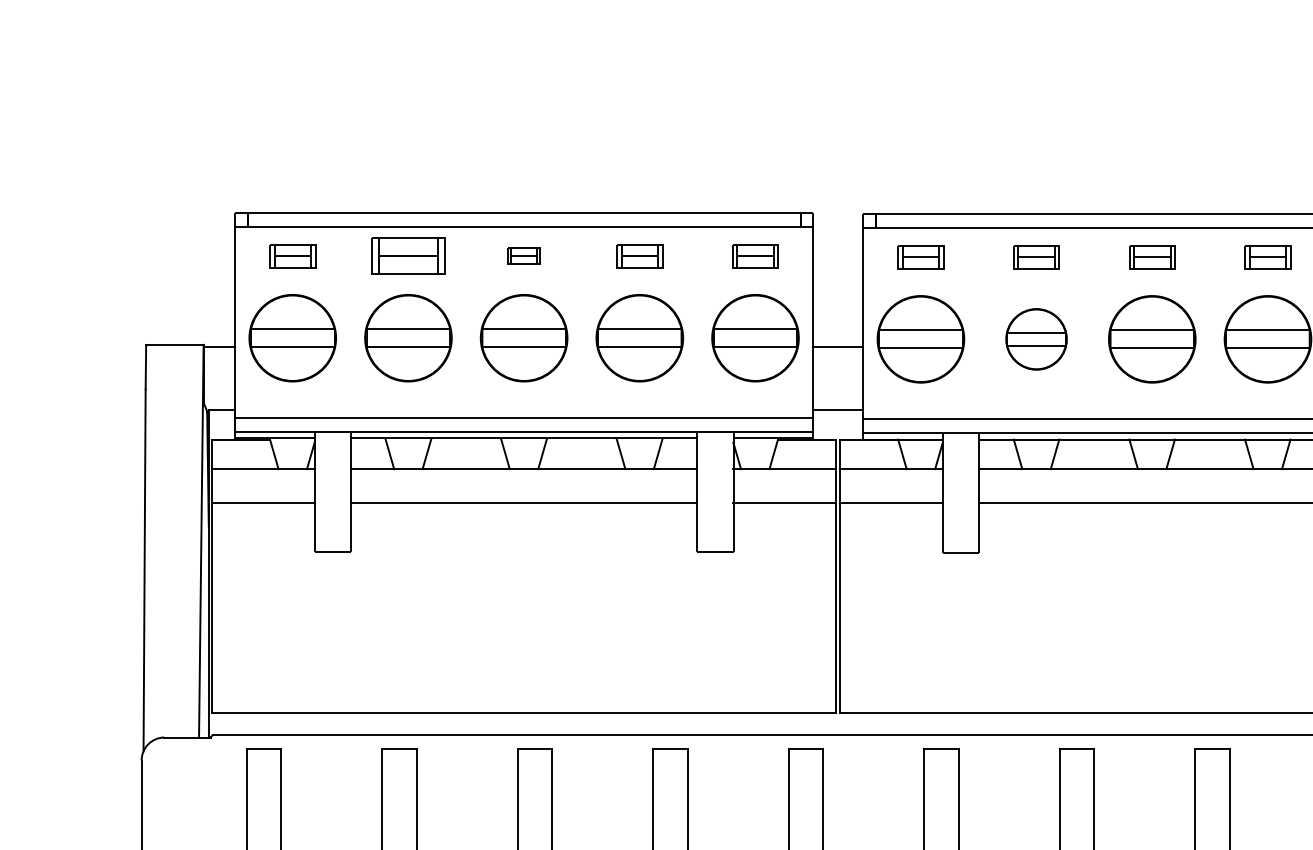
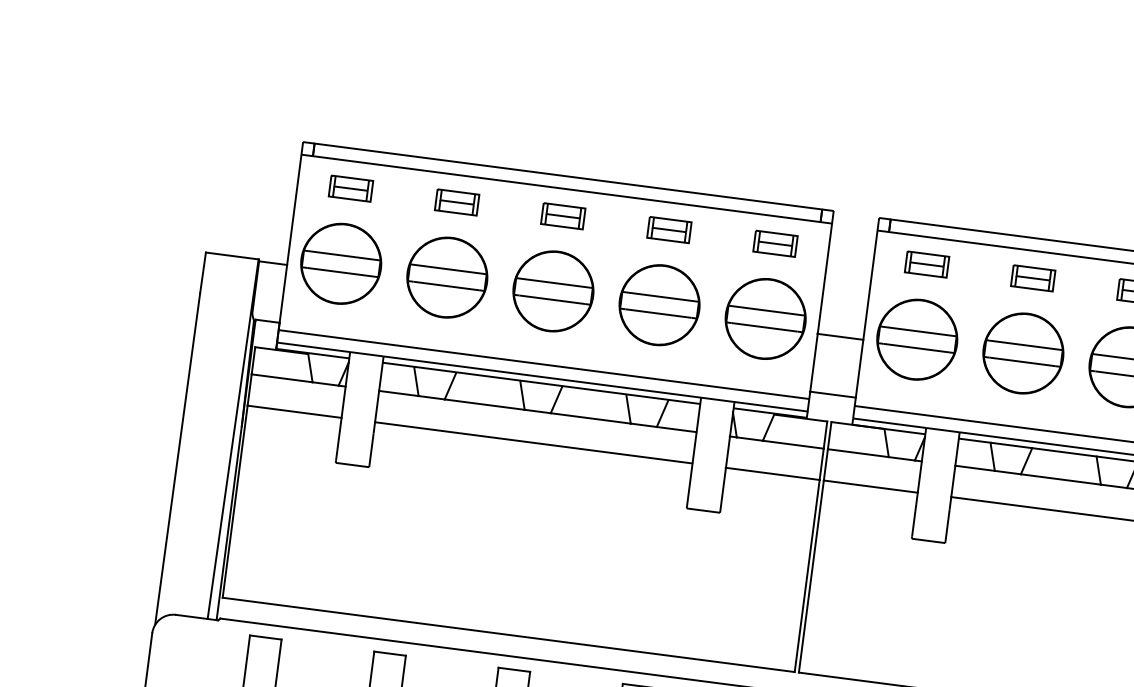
part: (408, 256) -> (457, 202), size x0.62
part: (523, 256) -> (562, 216), size x1.43
part: (1036, 339) -> (1023, 353), size x1.43

